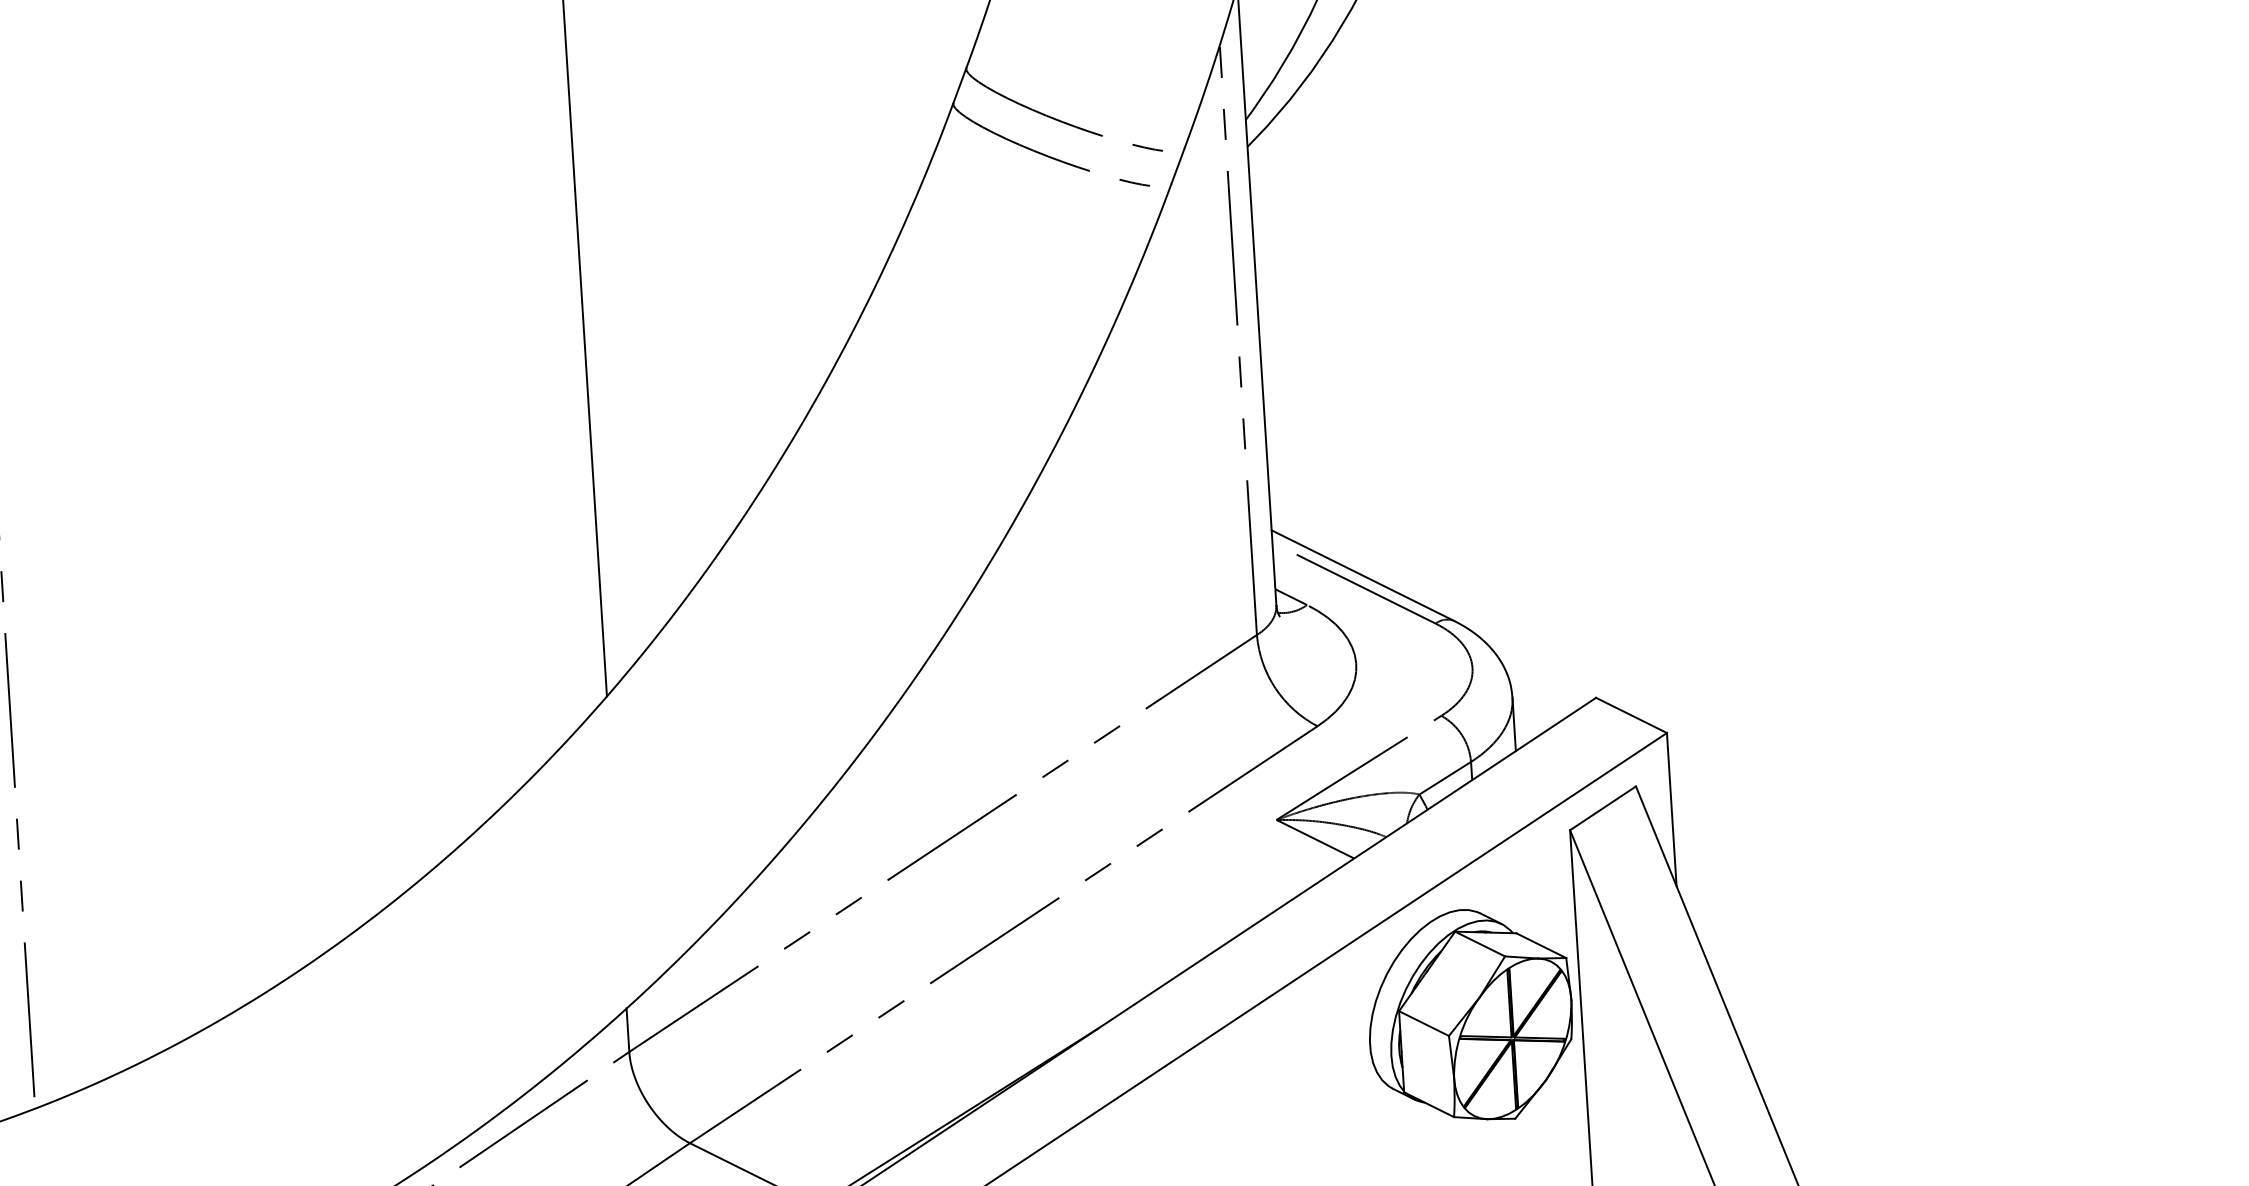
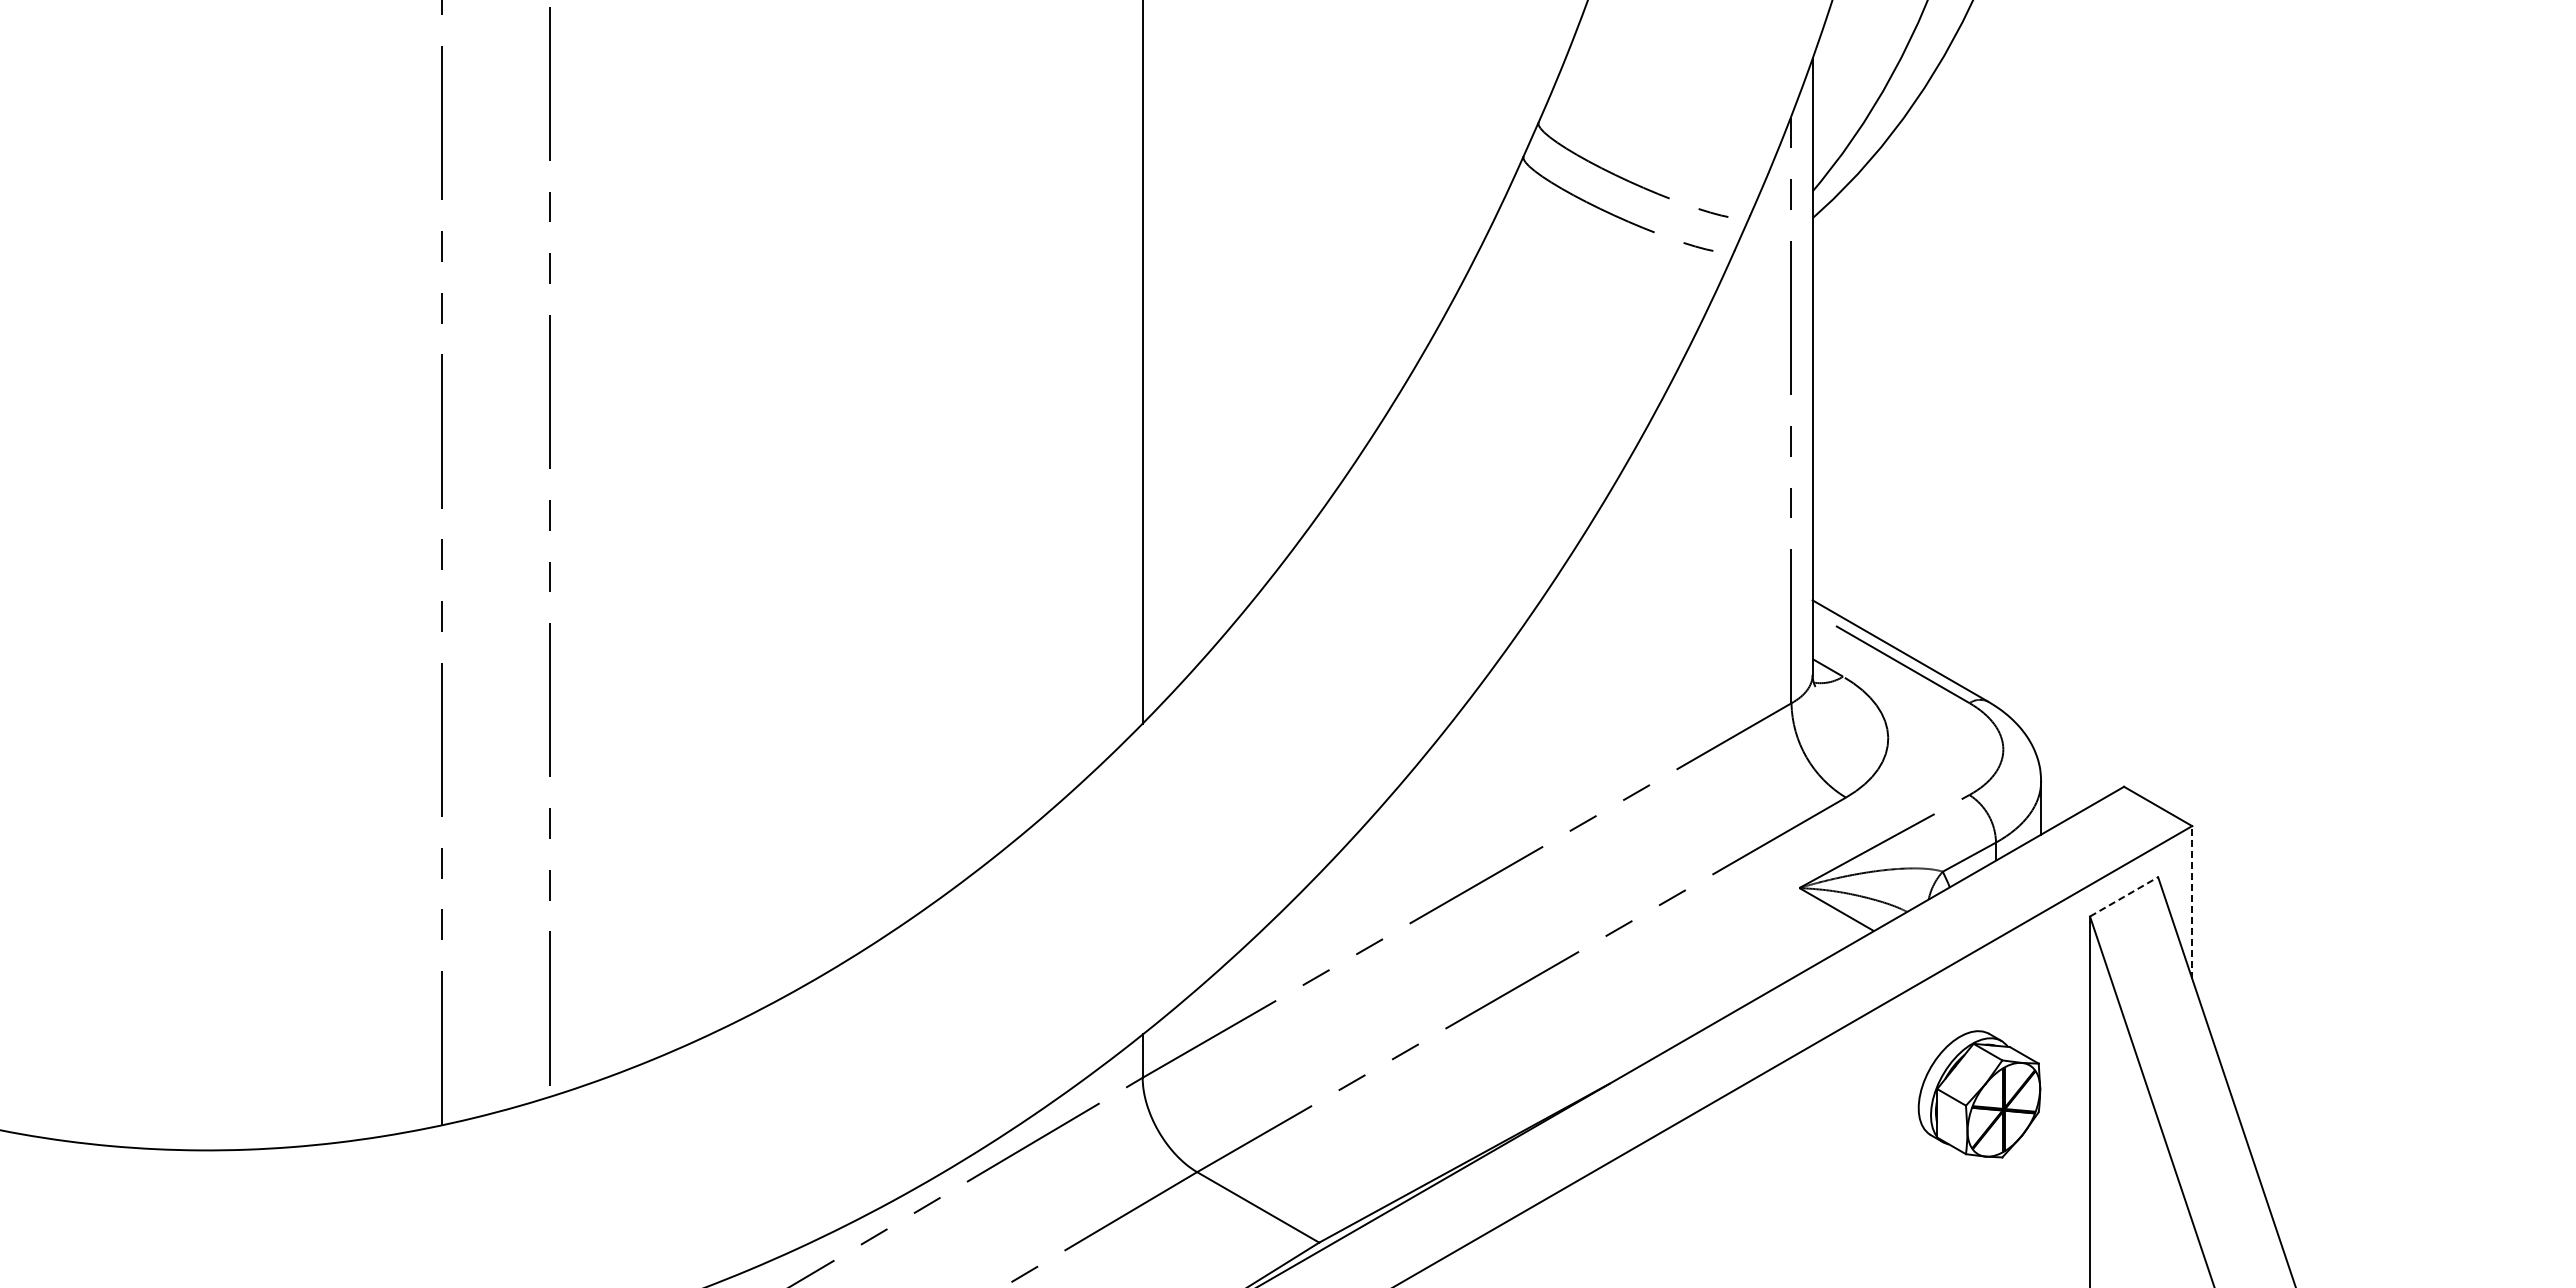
line: (1603, 807) -> (2124, 896), solid -> dashed
line: (1672, 808) -> (2192, 901), solid -> dashed
part: (1470, 1015) -> (1979, 1094), size x0.6

